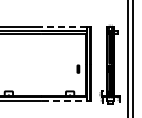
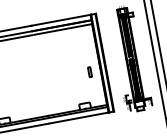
line: (63, 26) -> (60, 19), dashed -> solid
line: (64, 101) -> (79, 118), dashed -> solid

